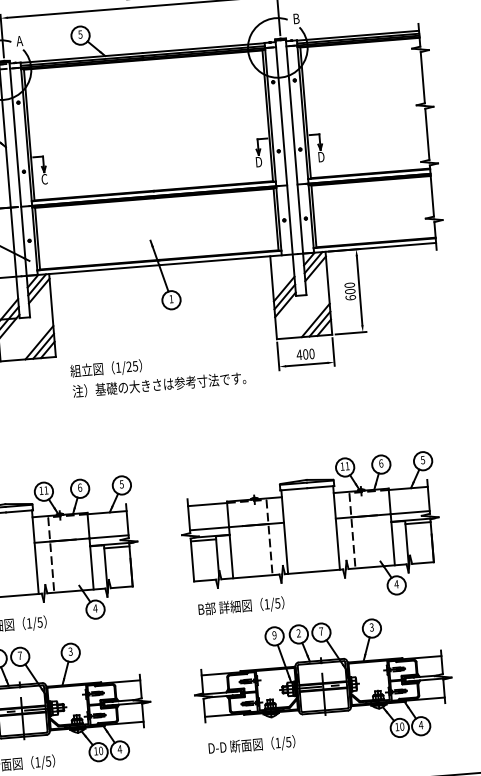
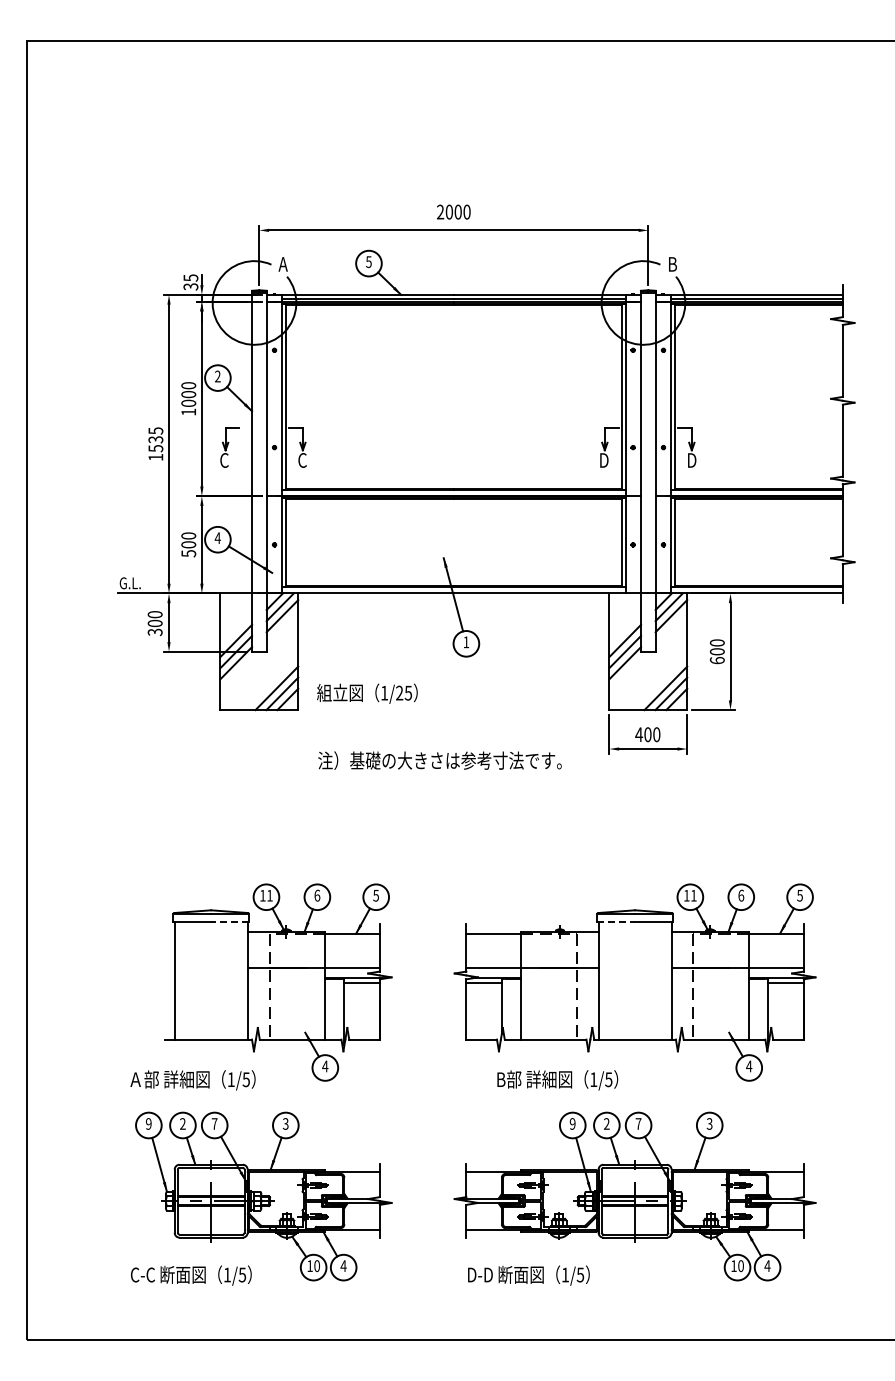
text: (106, 368) -> (367, 693), moved
line: (294, 488) -> (616, 921), solid -> dashed
line: (19, 511) -> (230, 921), solid -> dashed
text: (241, 606) -> (557, 1080), moved

